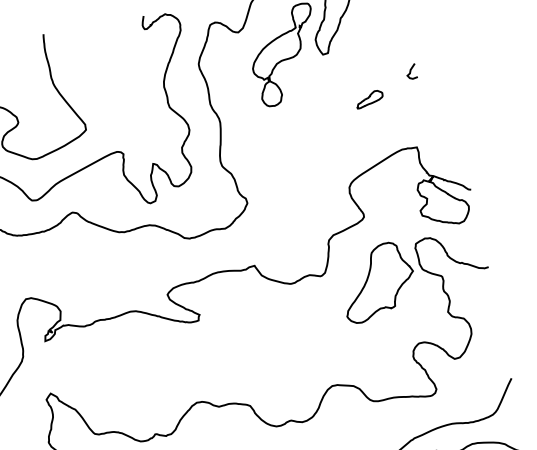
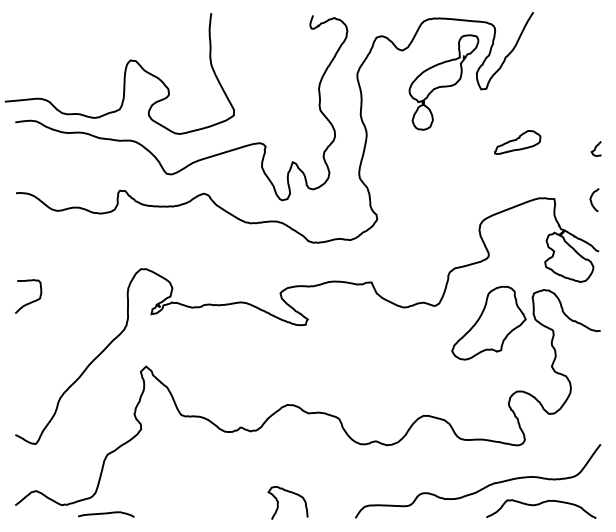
curve: (410, 71) -> (595, 148), moved
part: (369, 99) -> (517, 142), size x1.67
curve: (454, 143) -> (592, 202), added

